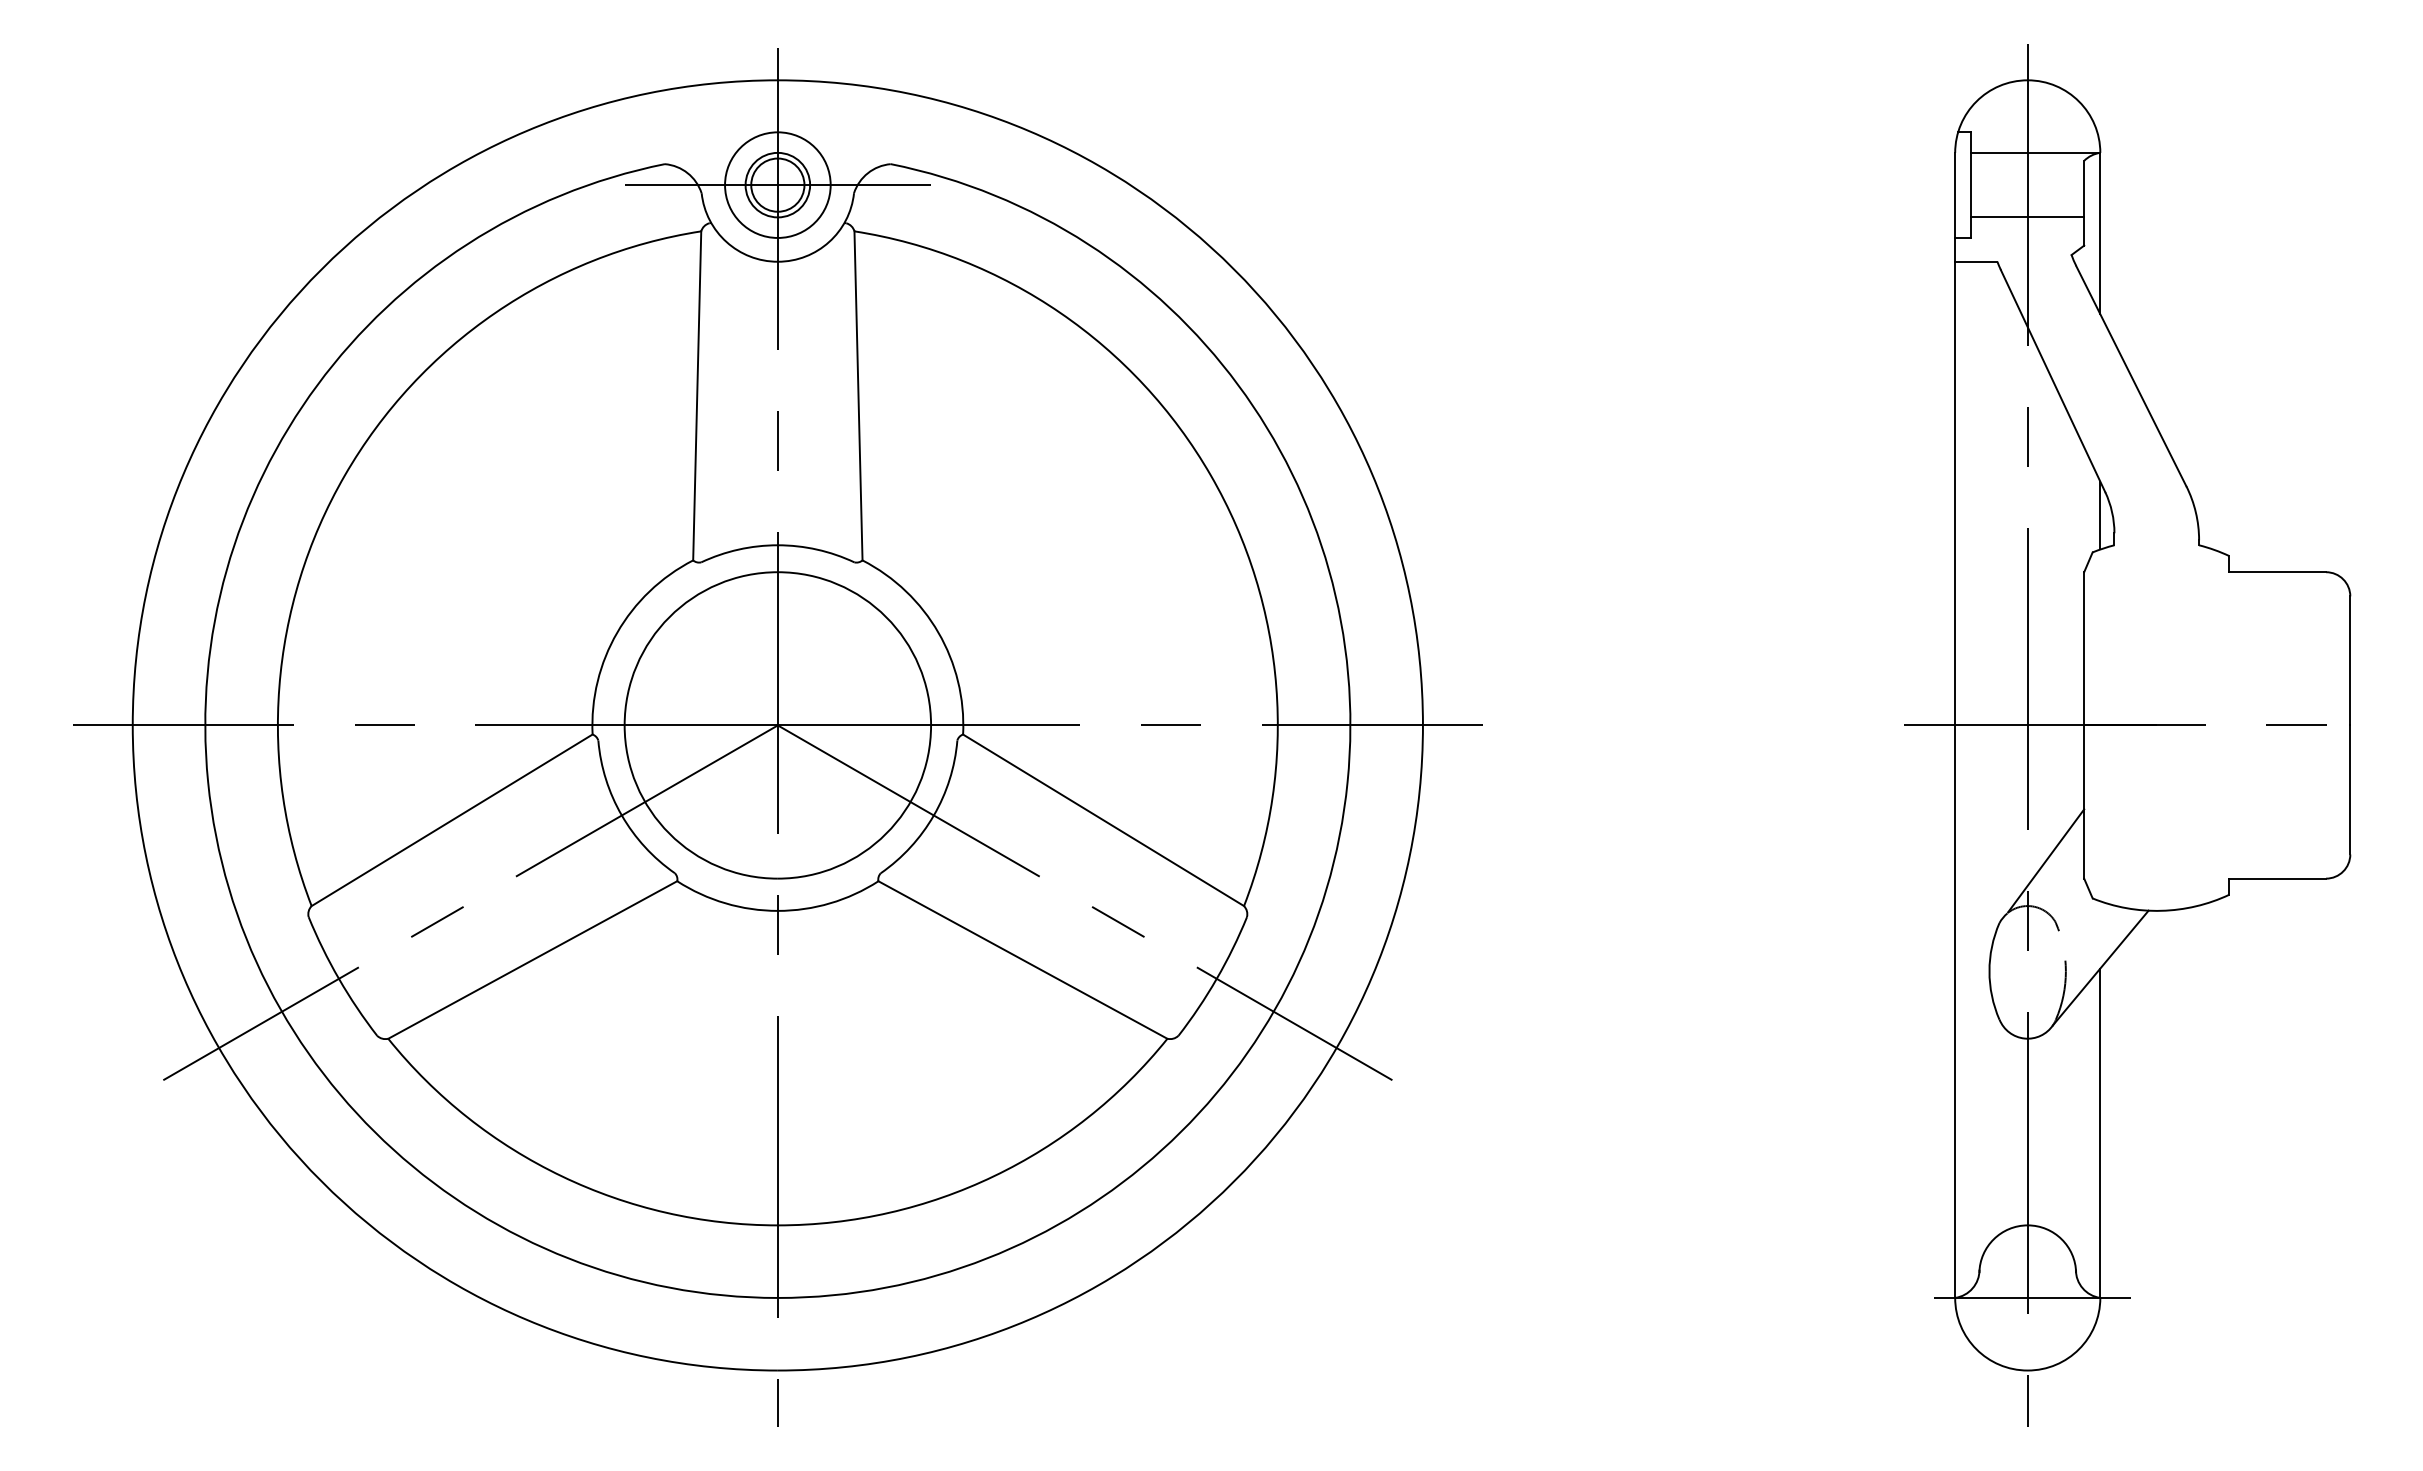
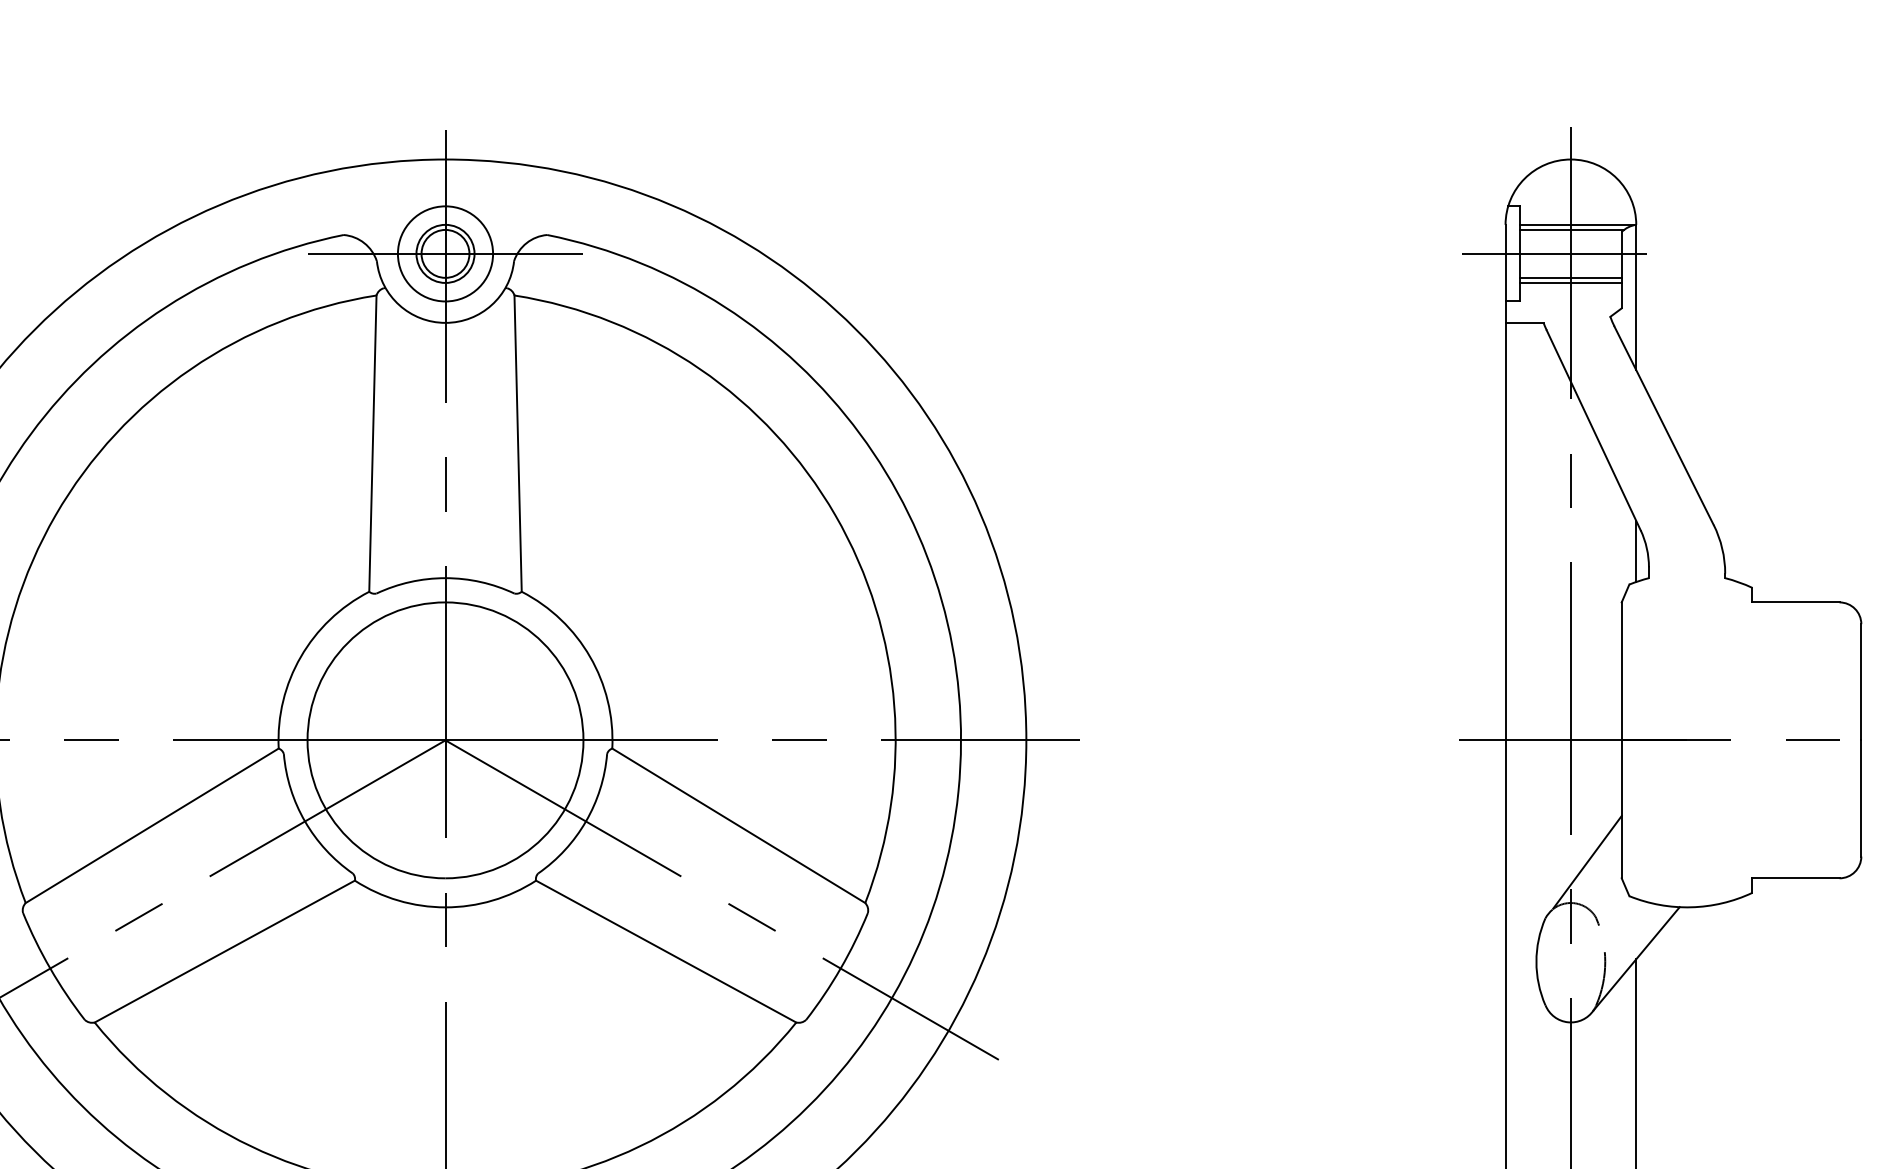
line: (2028, 158) -> (1571, 229), added
line: (2009, 185) -> (1554, 254), added
line: (2027, 211) -> (1570, 277), added

